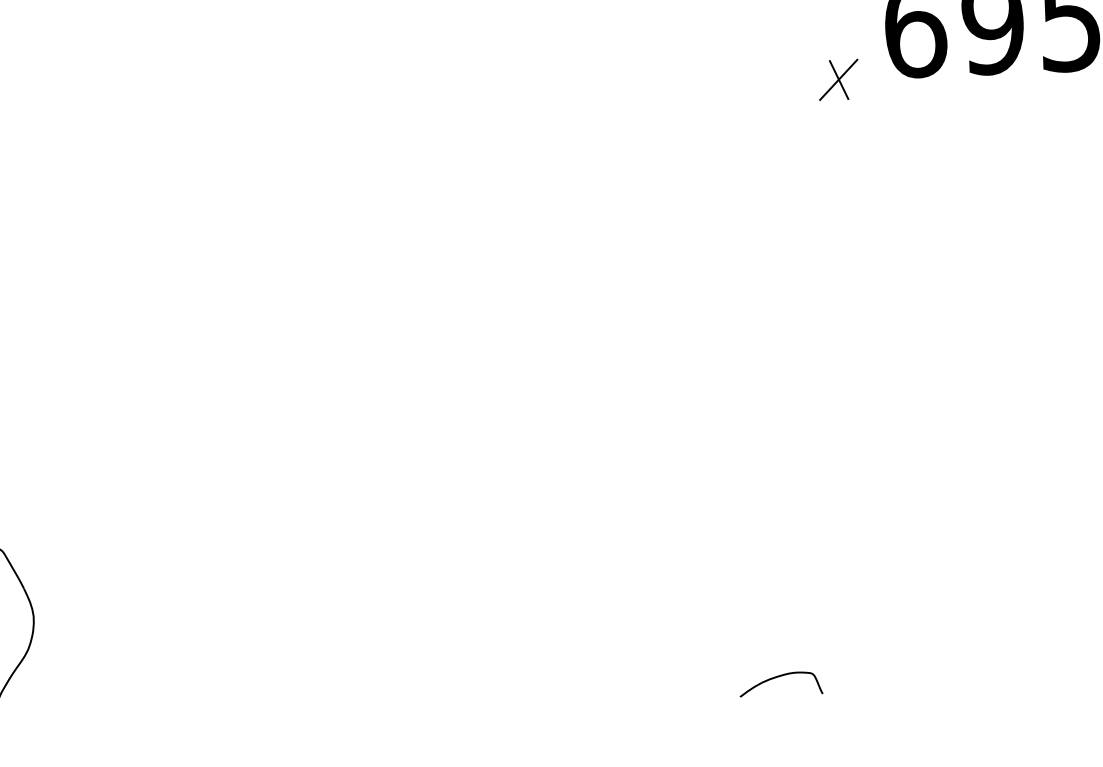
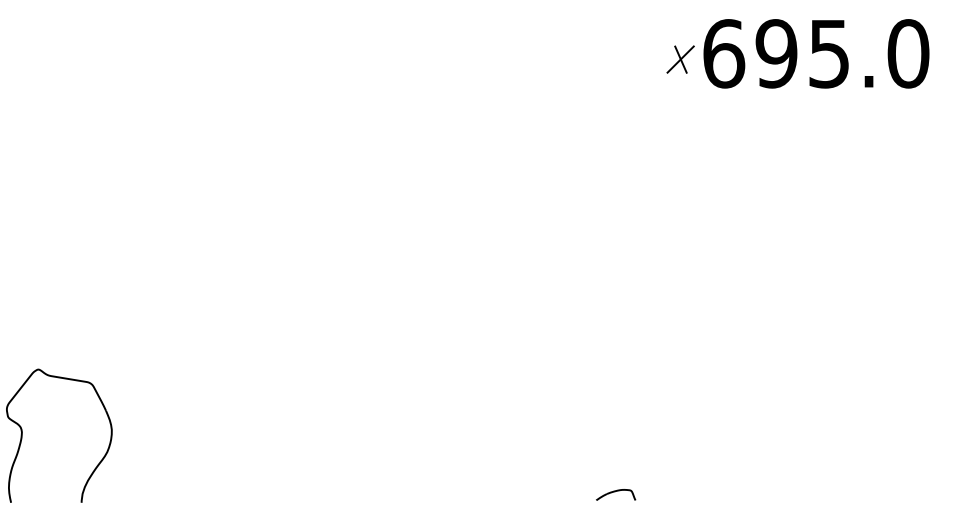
part: (838, 79) -> (680, 59), moved
part: (780, 683) -> (615, 494), size x0.7

